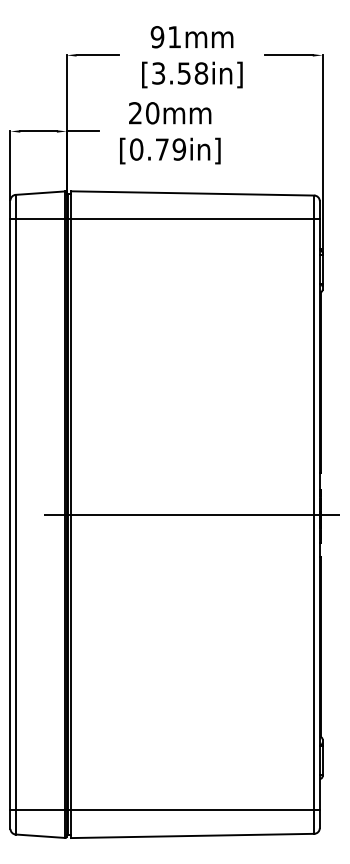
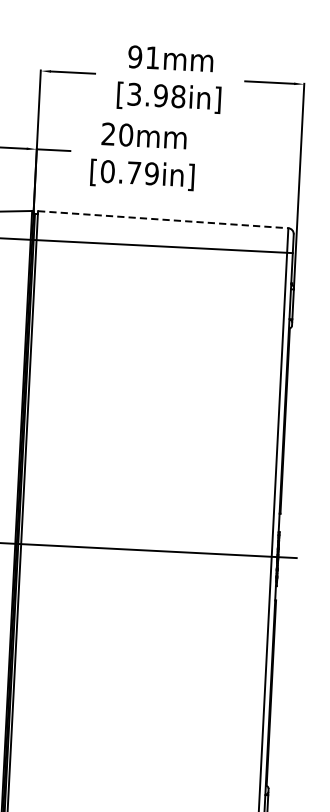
text: (183, 73) -> (160, 95), [3.58in] -> [3.98in]
line: (192, 193) -> (163, 219), solid -> dashed

